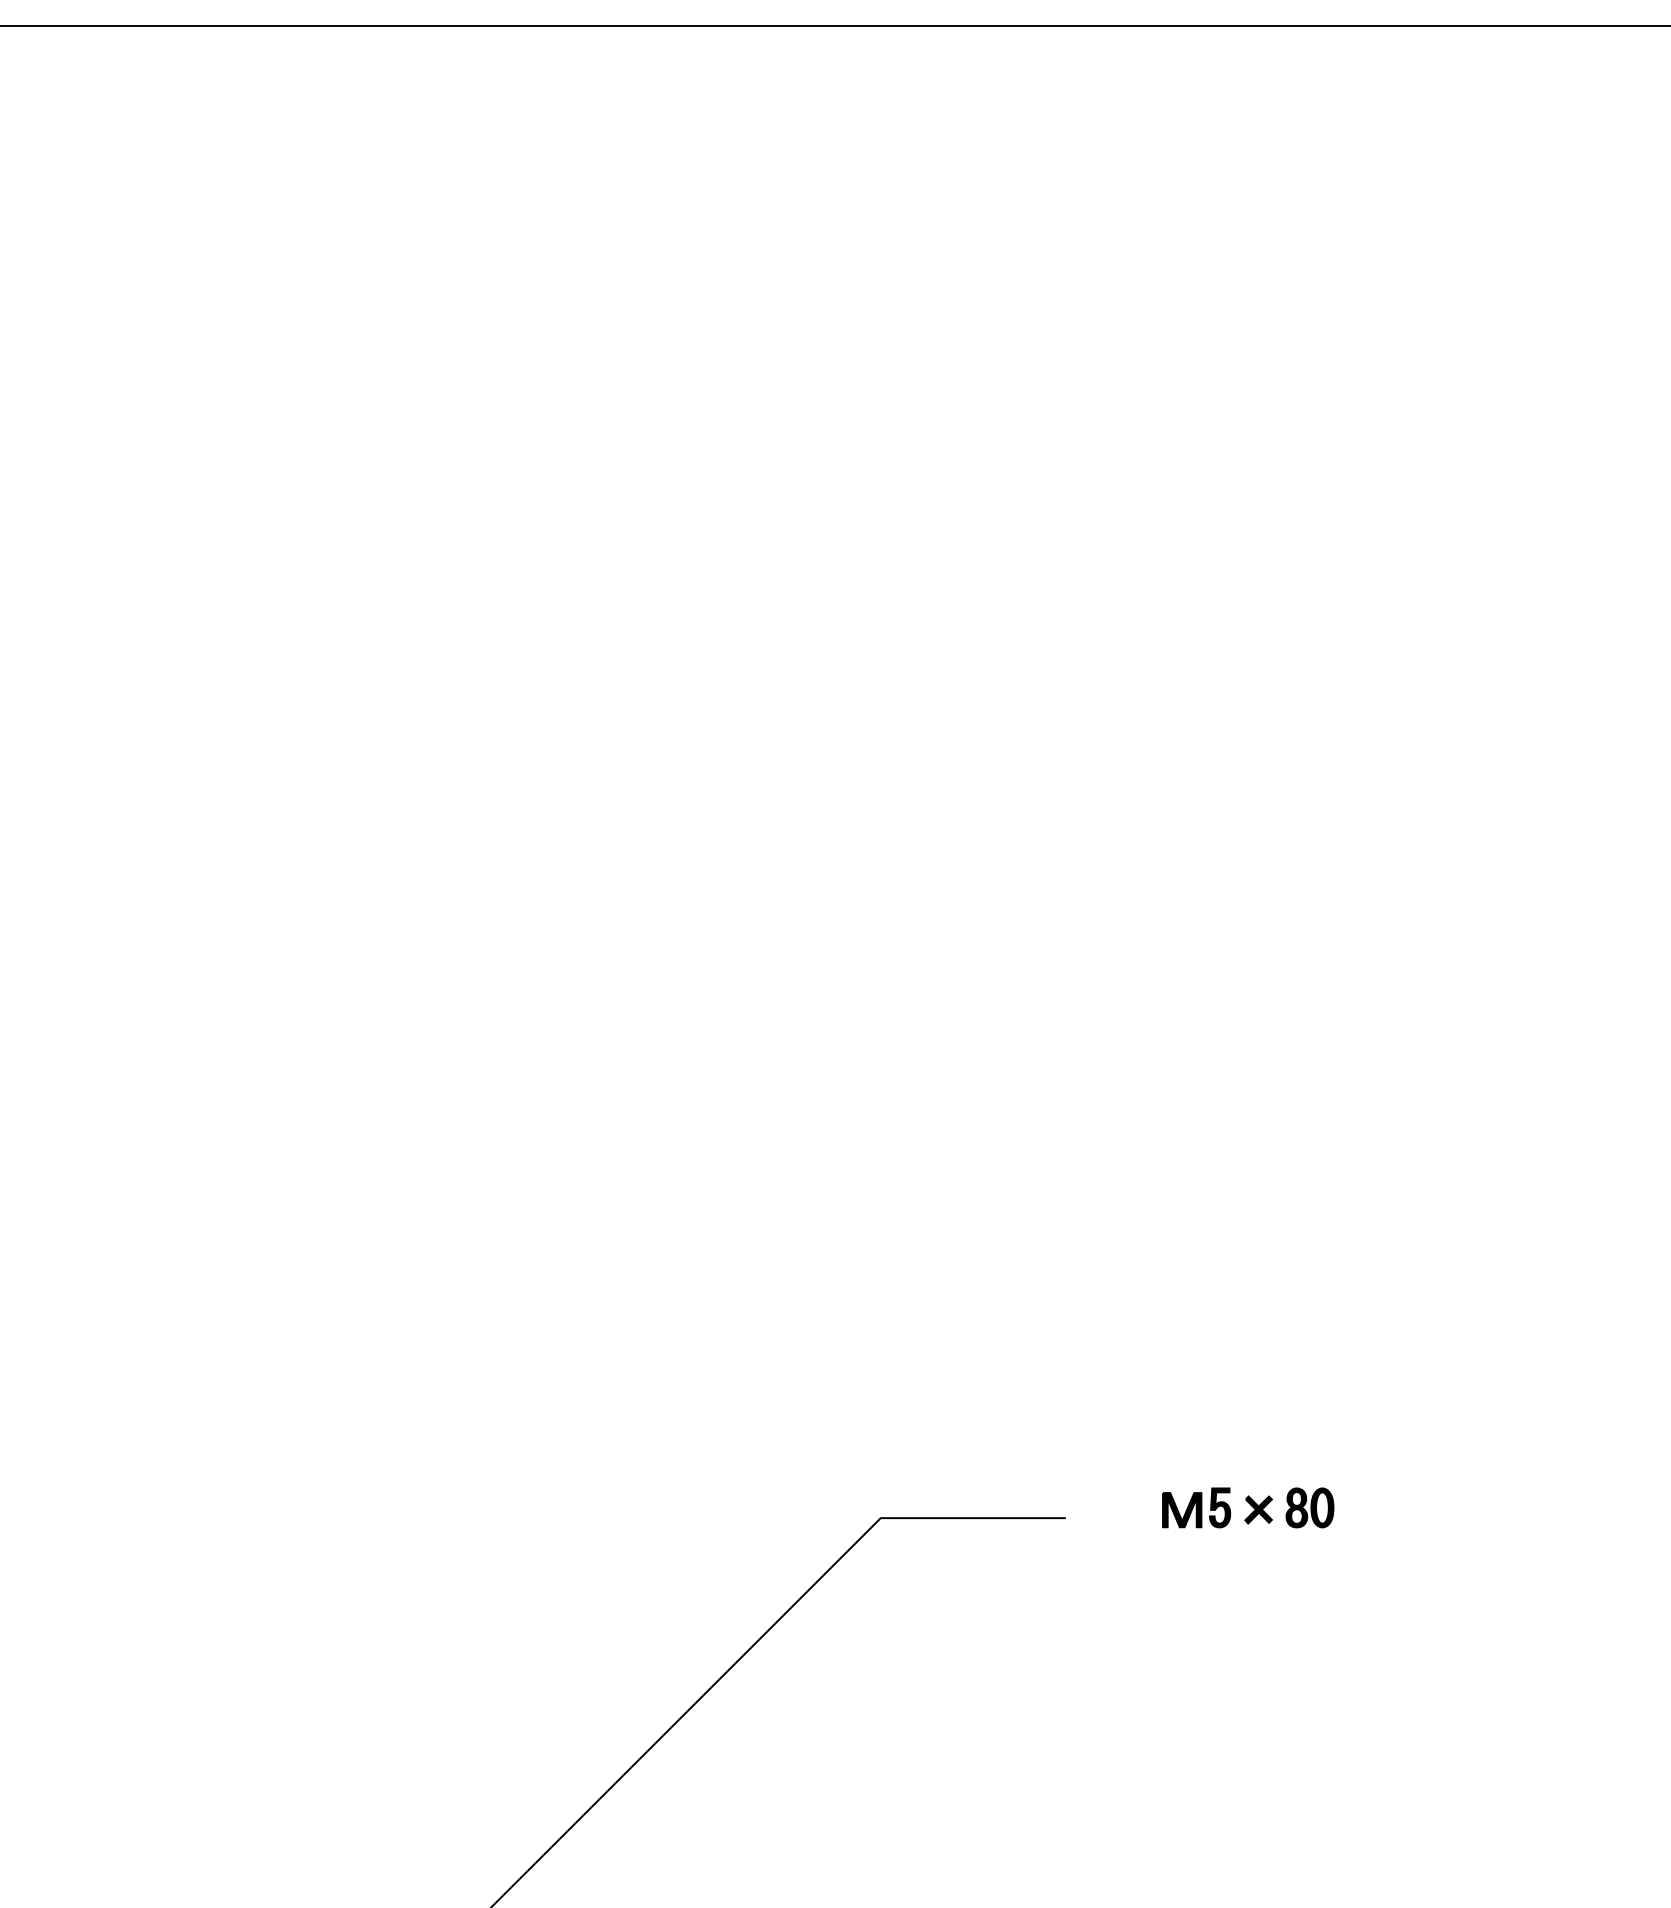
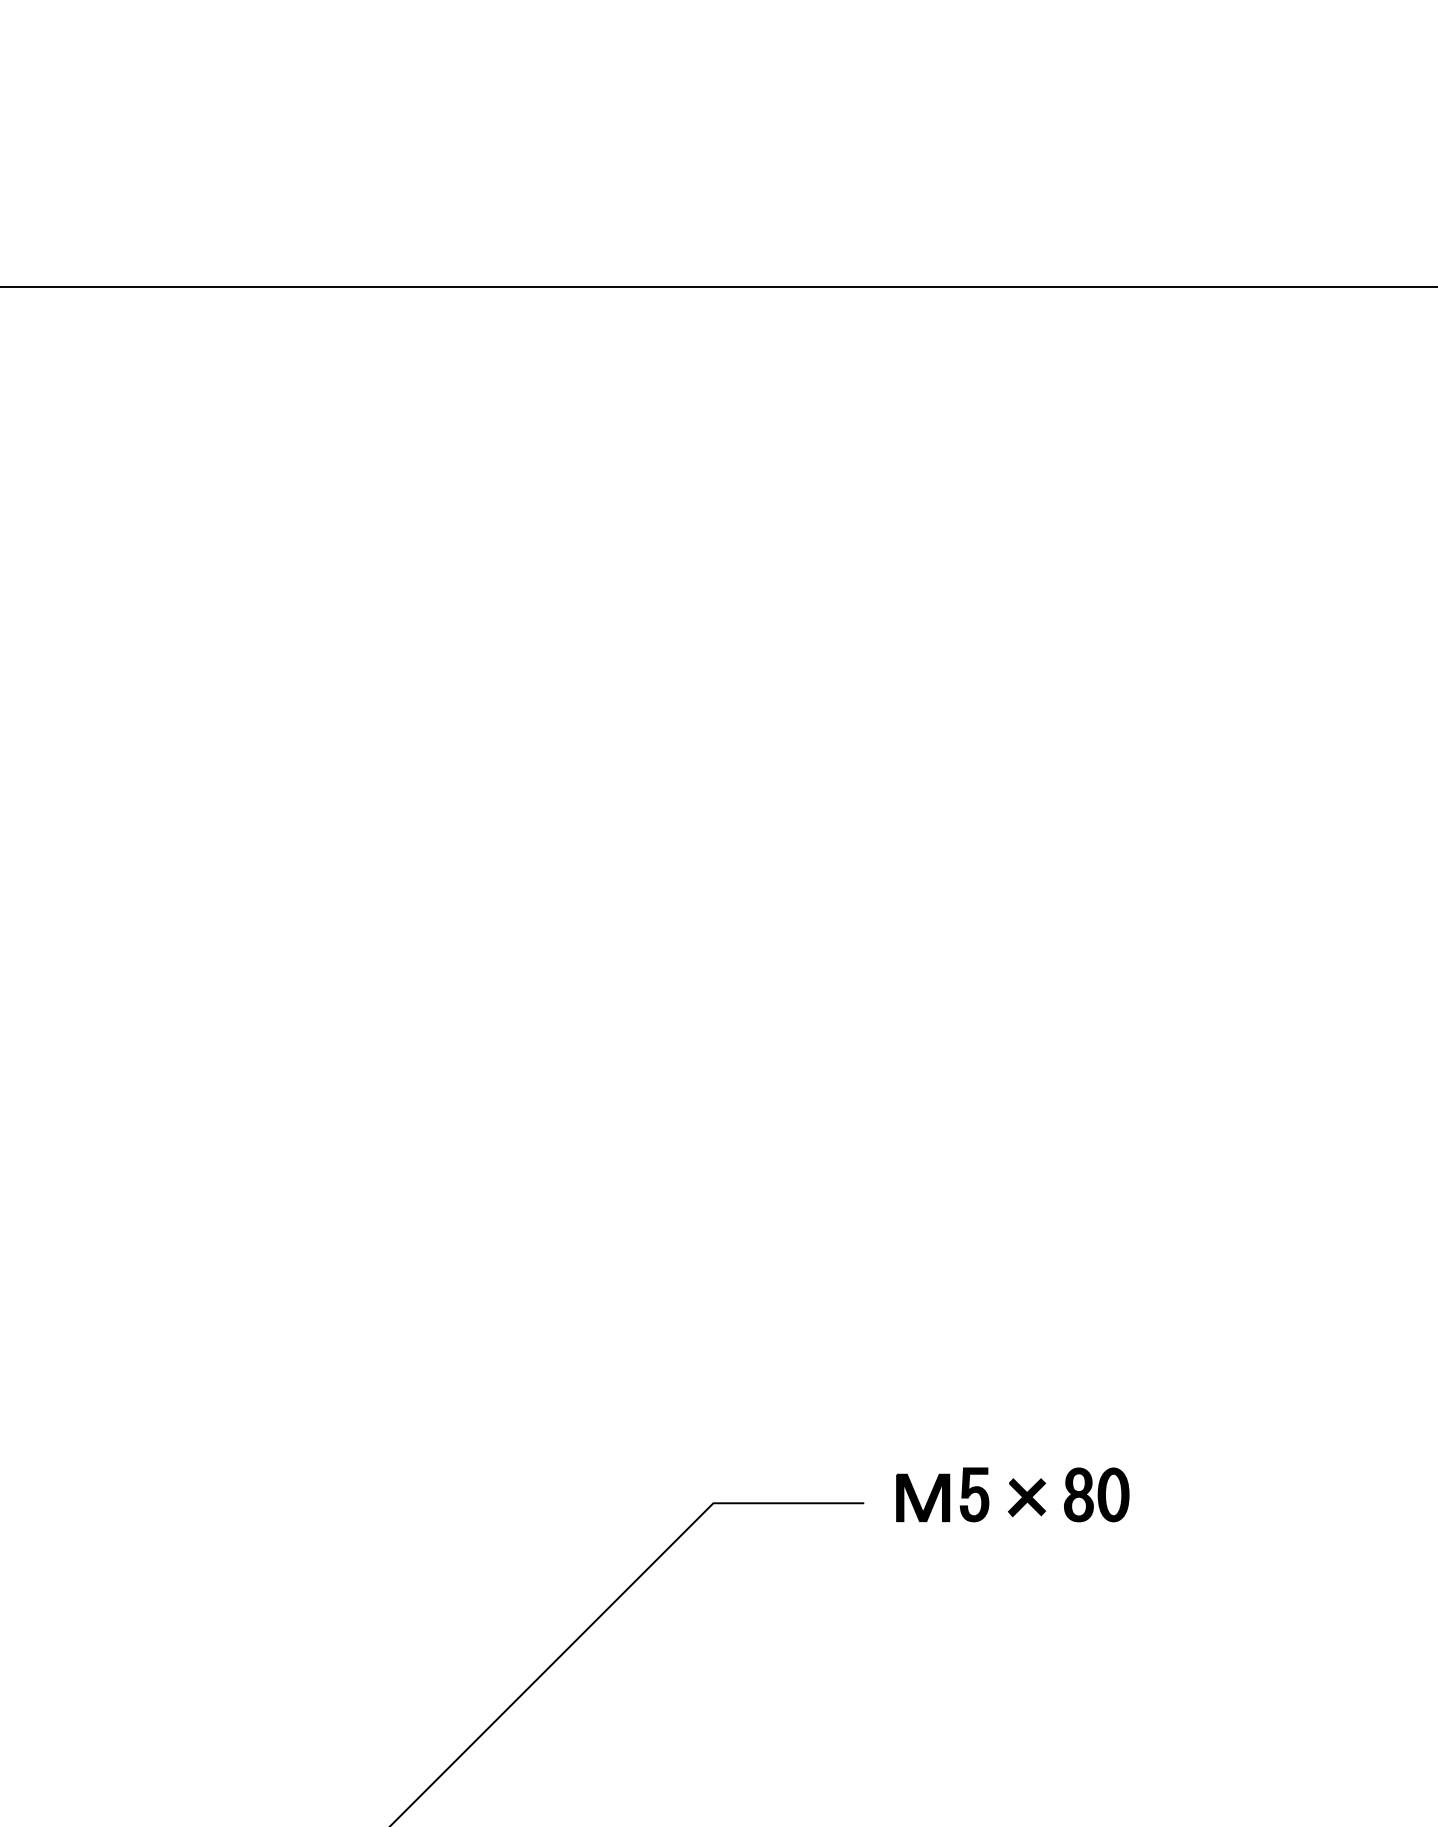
part: (1247, 1507) -> (1012, 1494), size x1.67

